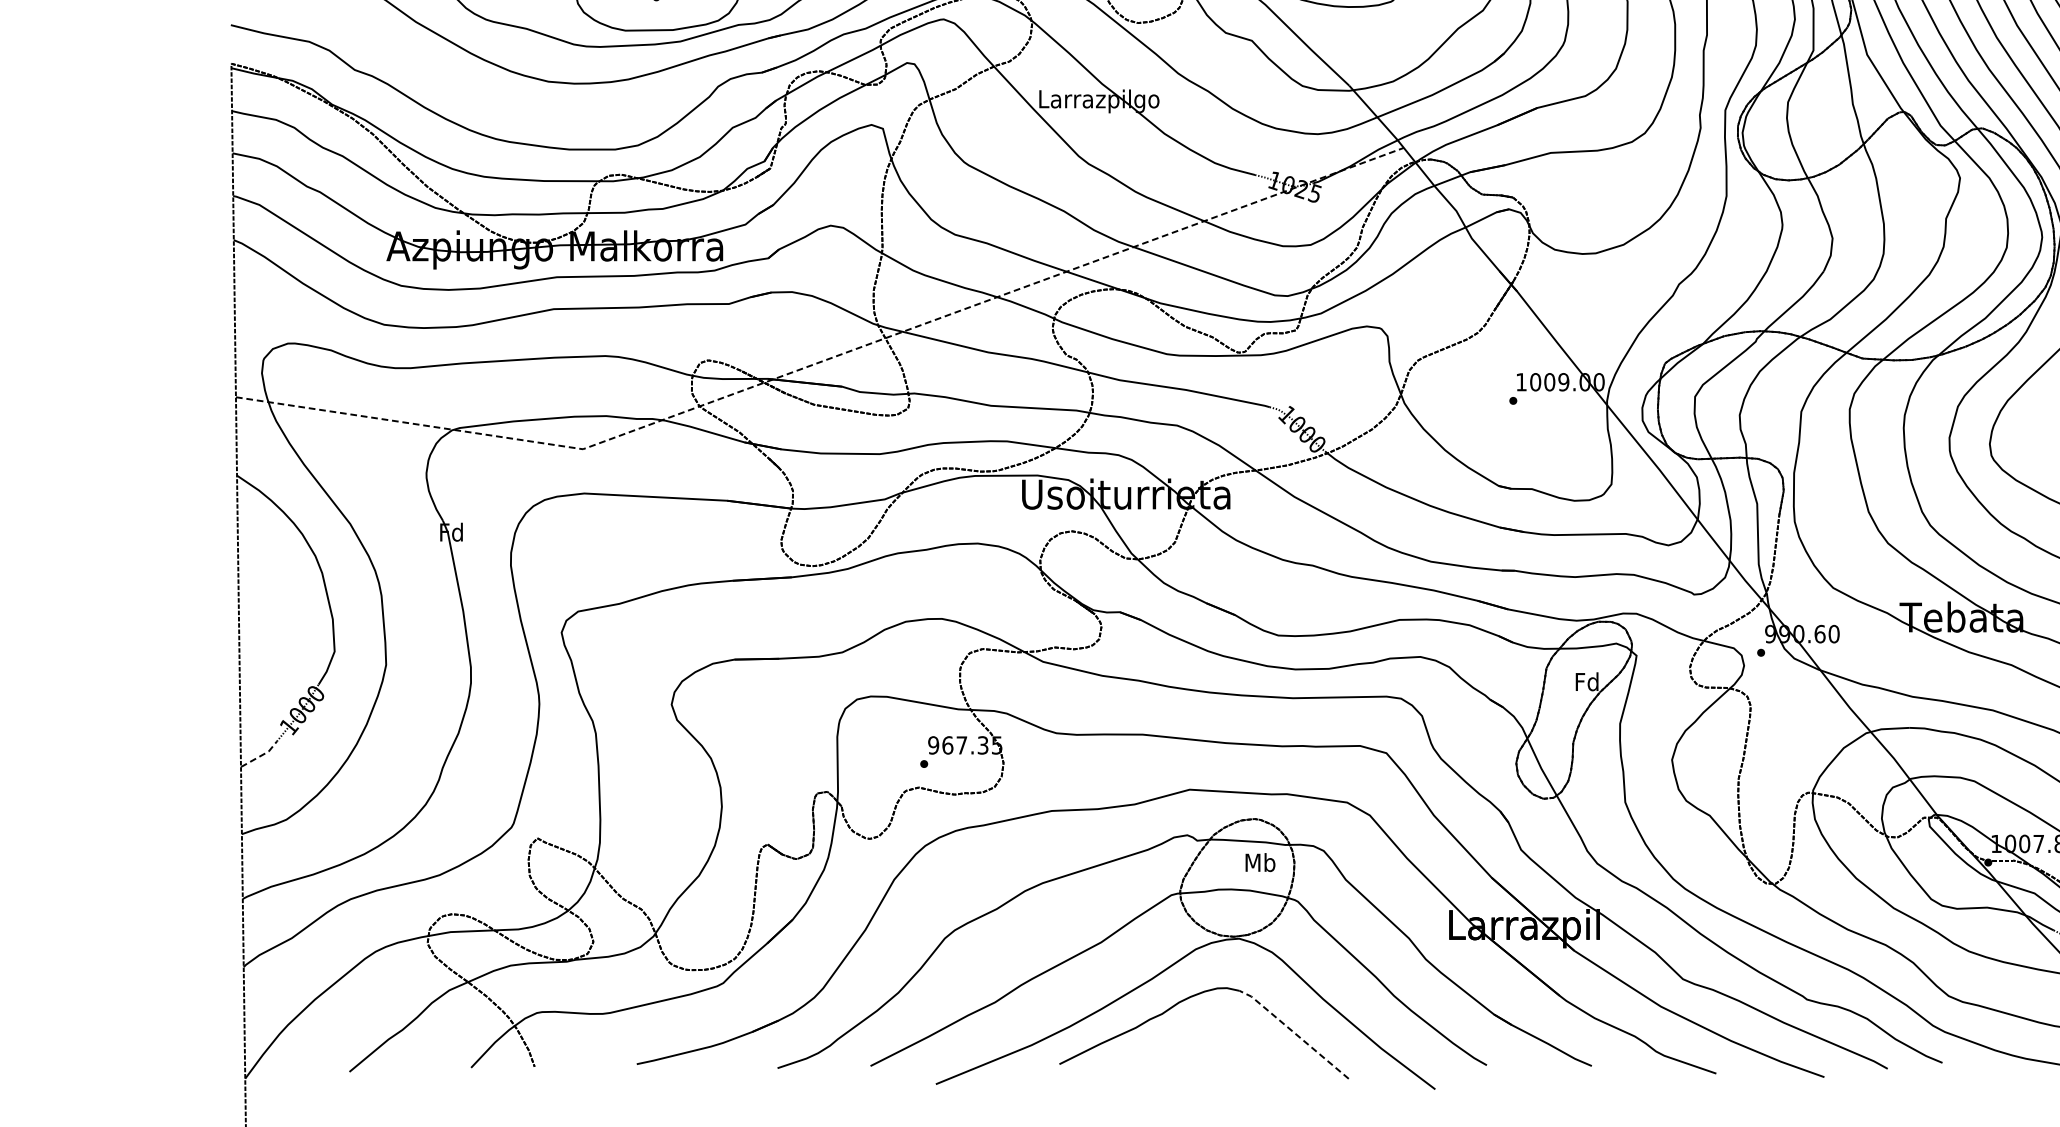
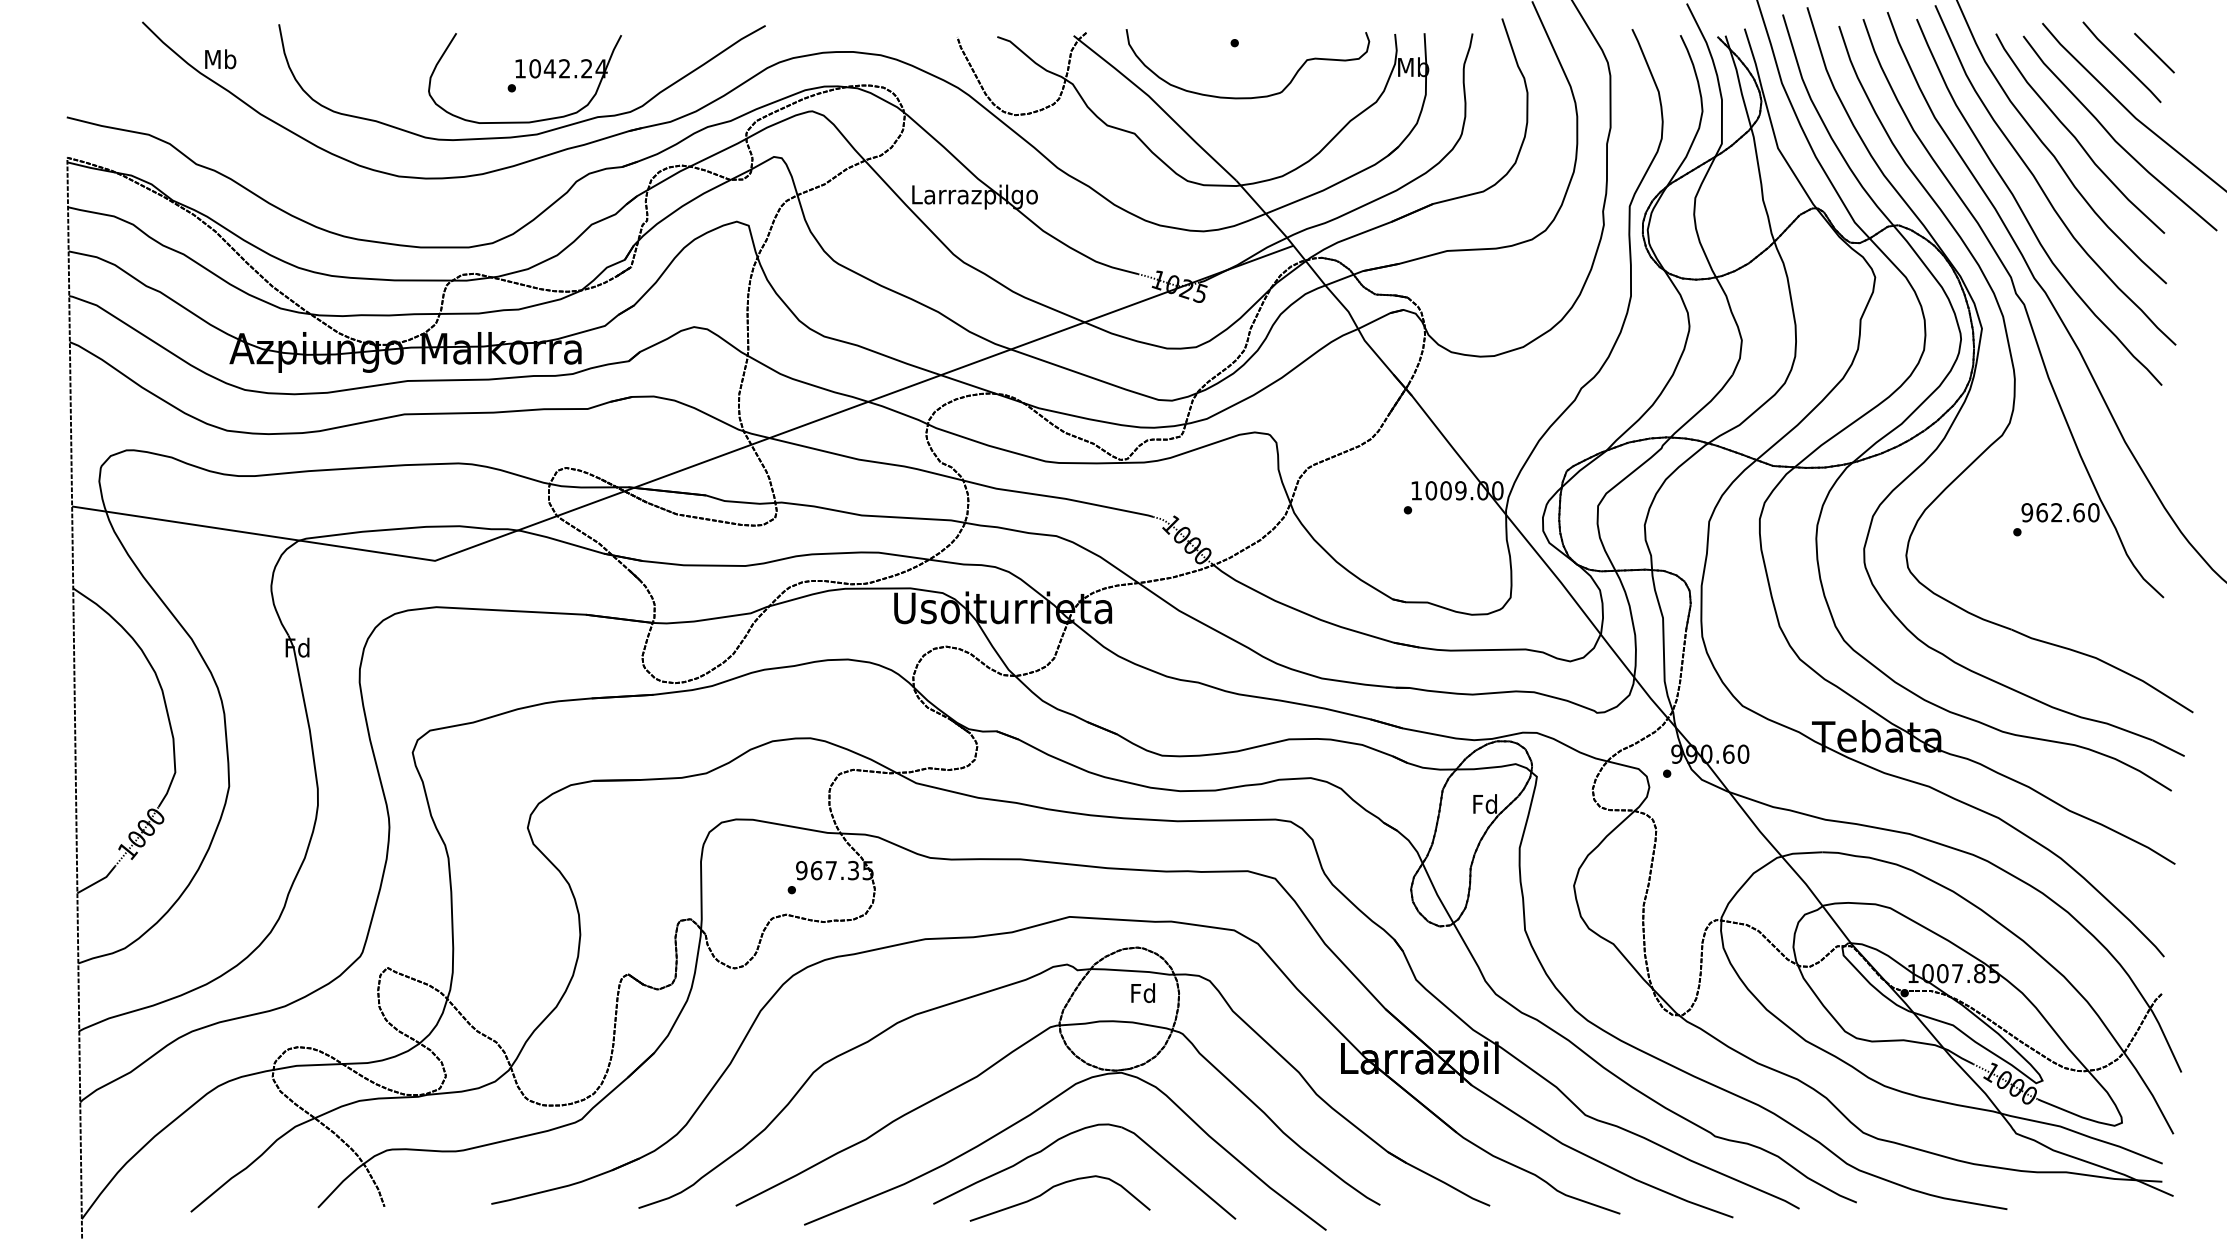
line: (828, 359) -> (691, 466), dashed -> solid
line: (260, 755) -> (97, 881), dashed -> solid
text: (1260, 862) -> (1143, 993), Mb -> Fd
line: (1293, 1033) -> (1178, 1171), dashed -> solid
curve: (1172, 1050) -> (1051, 1189), added

